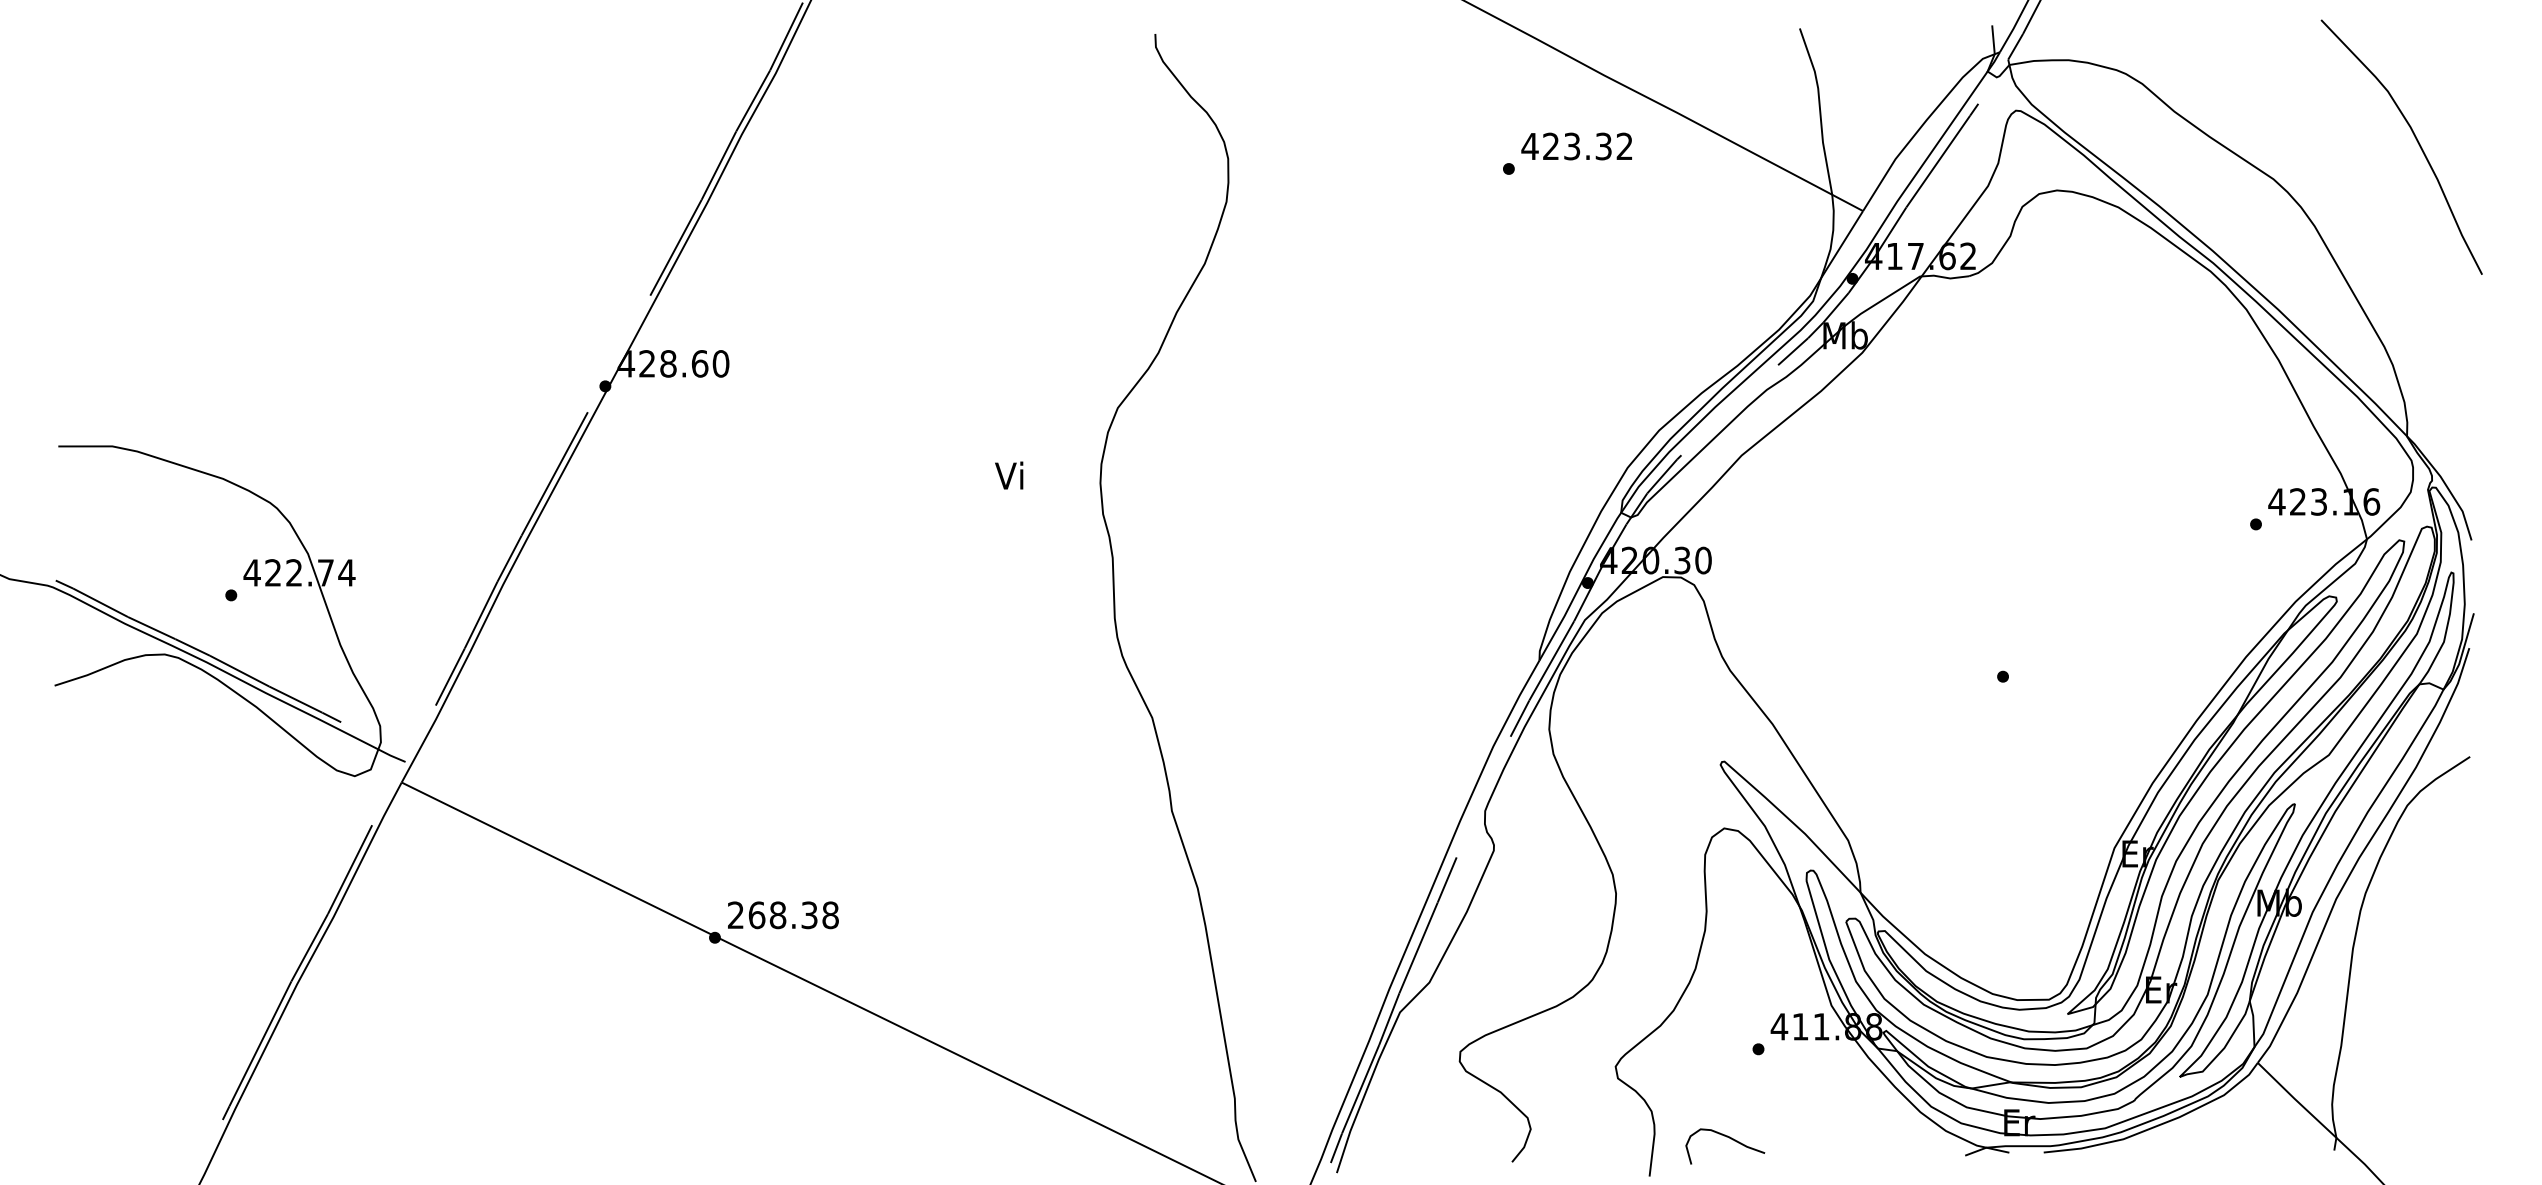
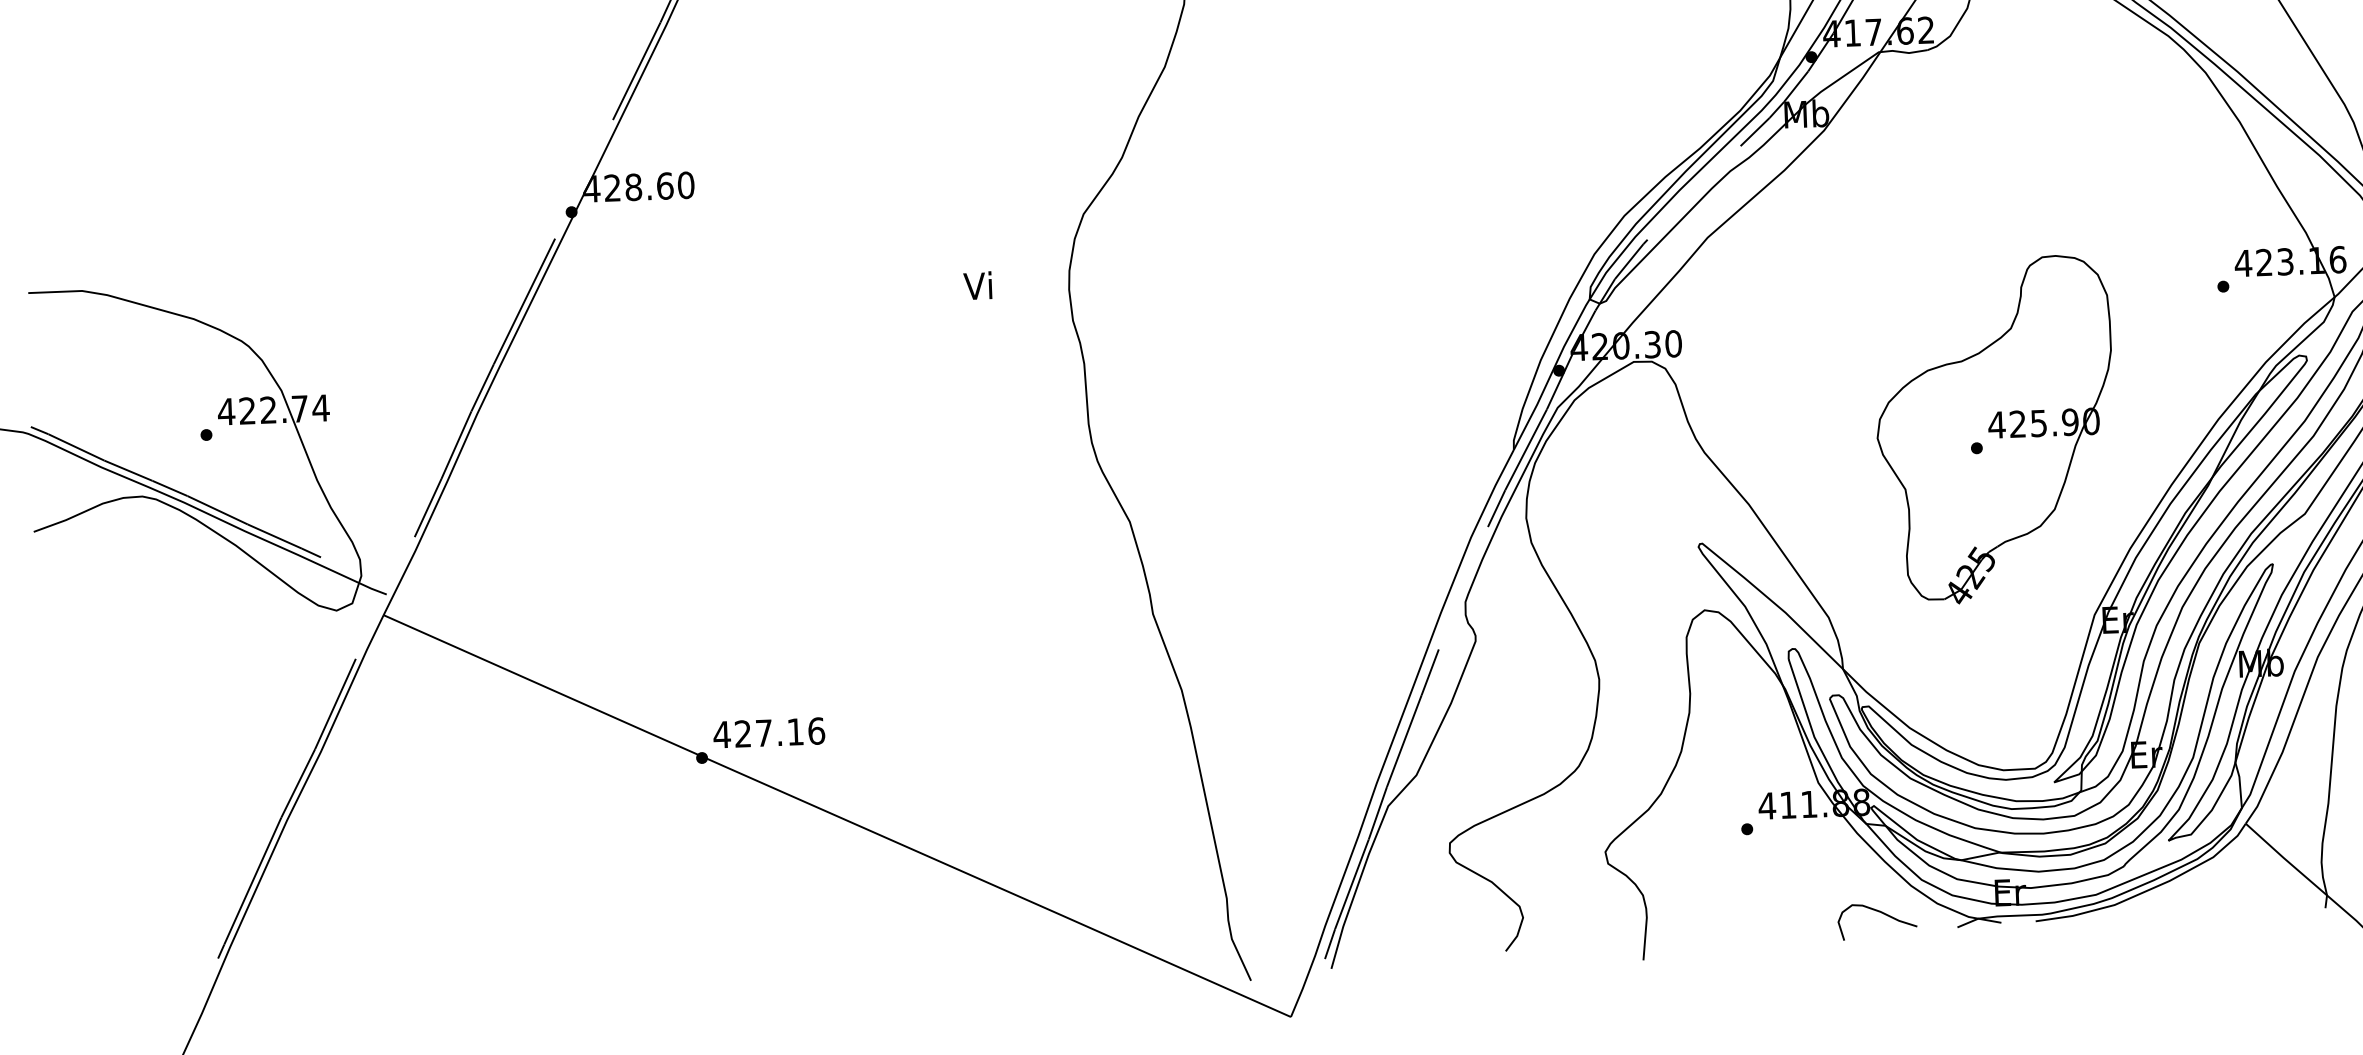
part: (2022, 659) -> (1995, 430), added
text: (783, 915) -> (769, 733), 268.38 -> 427.16
curve: (1730, 1139) -> (1882, 914), moved

